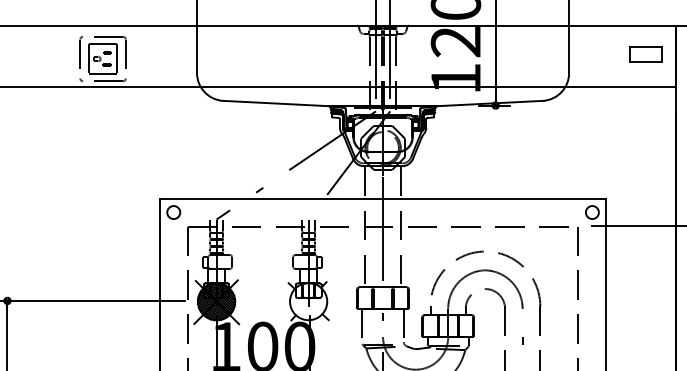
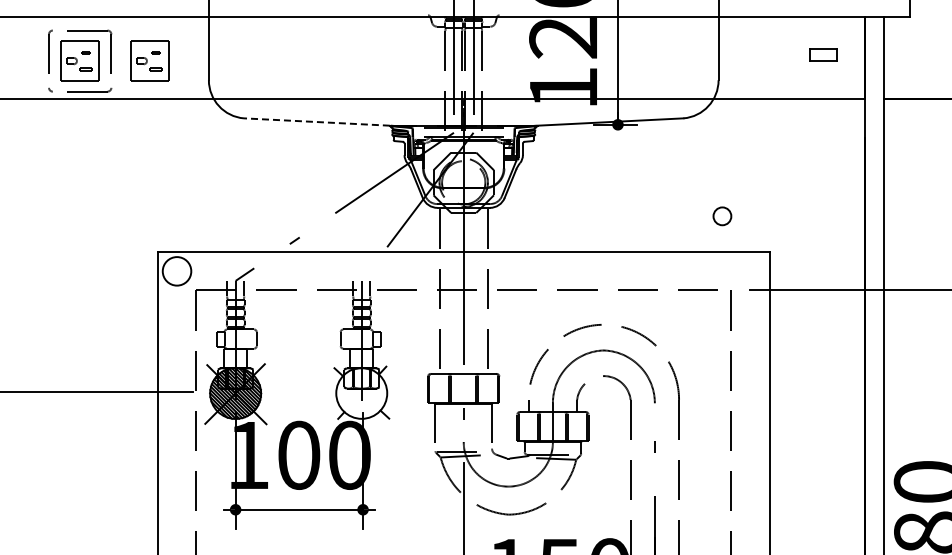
part: (645, 54) -> (823, 54), size x0.6
part: (153, 58) -> (149, 60), added
line: (275, 103) -> (316, 122), solid -> dashed
circle: (173, 212) -> (176, 271), size x1.6
circle: (592, 212) -> (722, 216), moved

